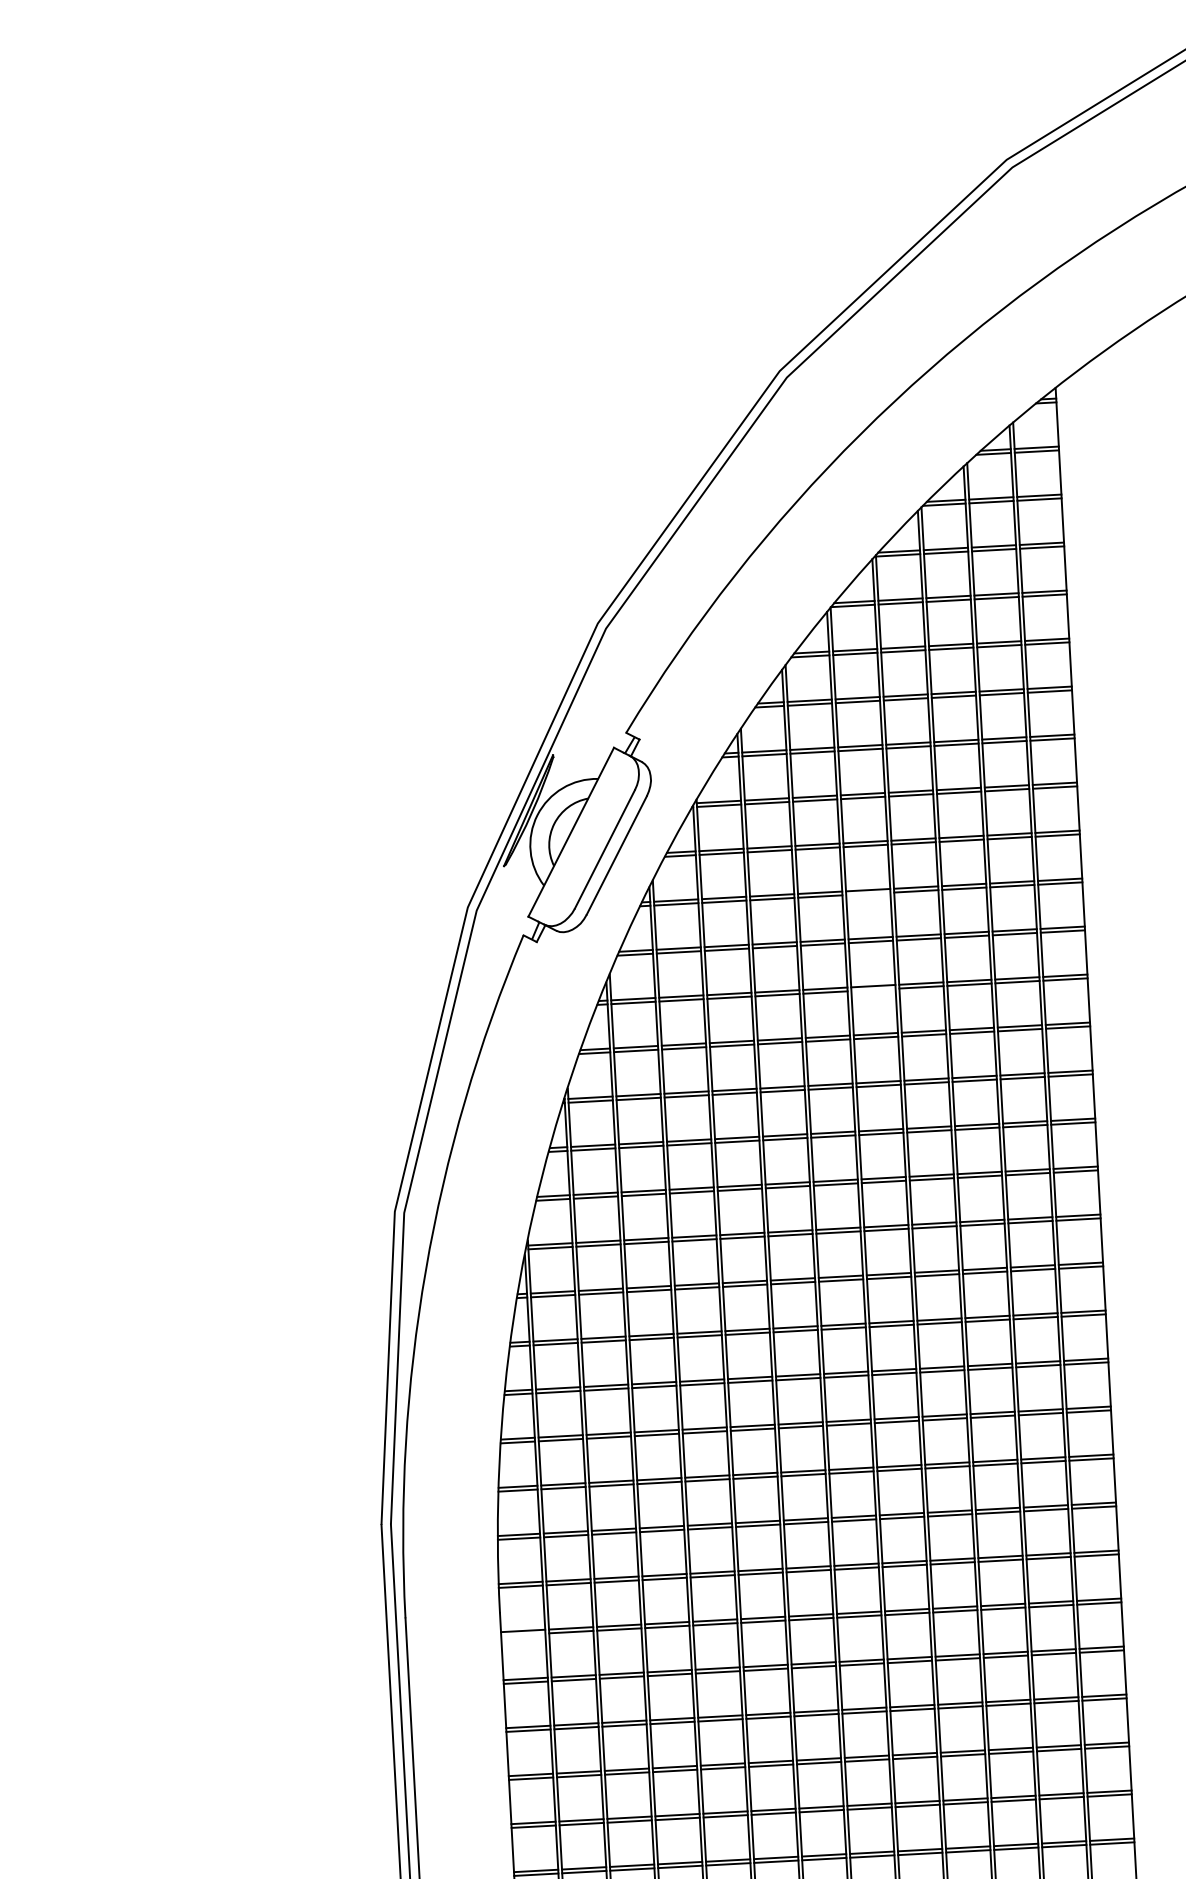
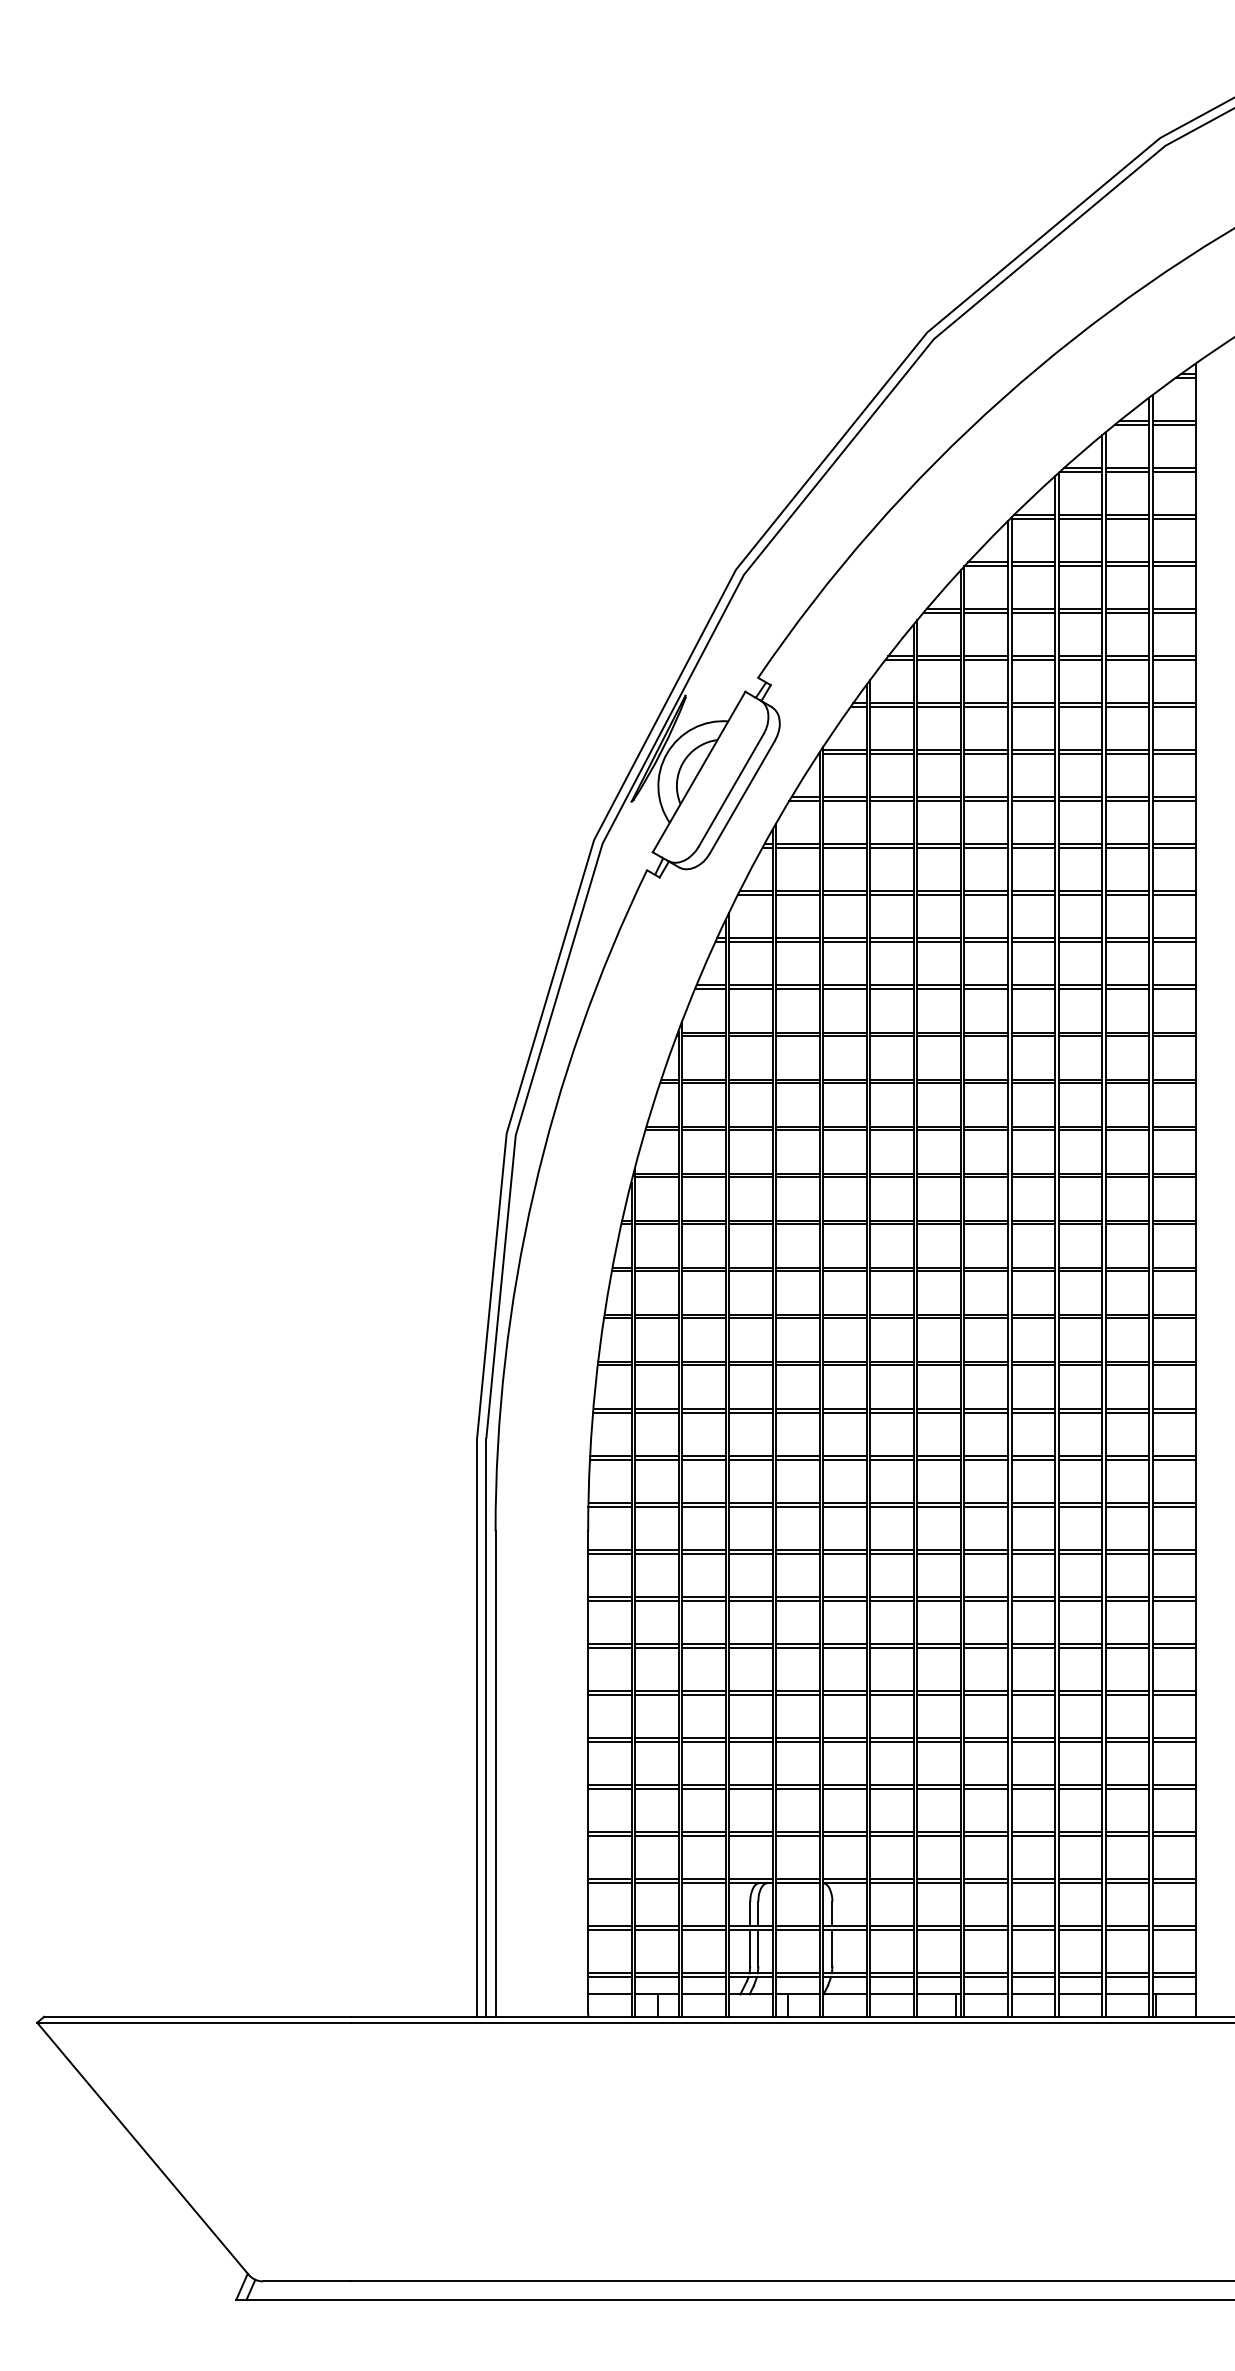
line: (867, 894) -> (985, 848), added
line: (872, 990) -> (985, 942), added
line: (522, 1634) -> (609, 1553), added

